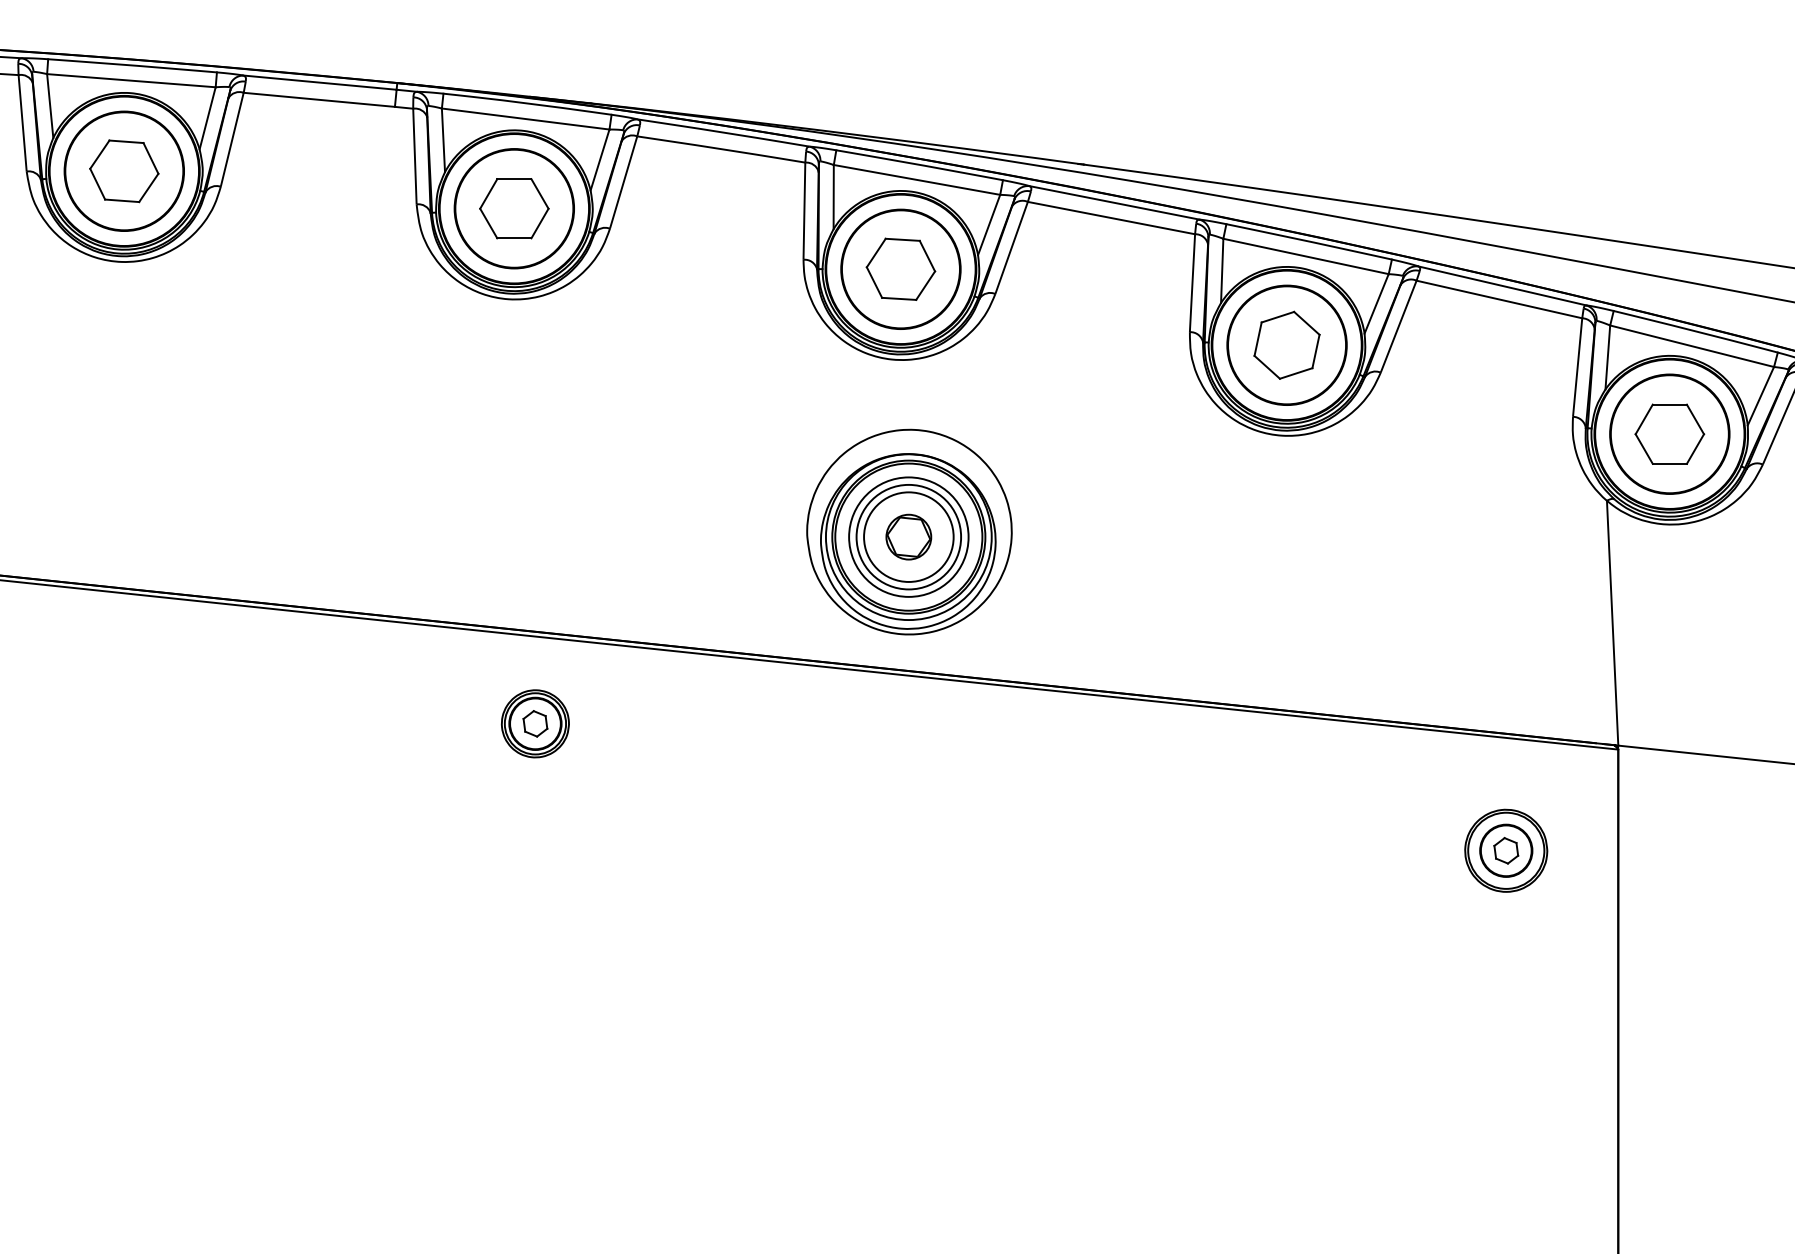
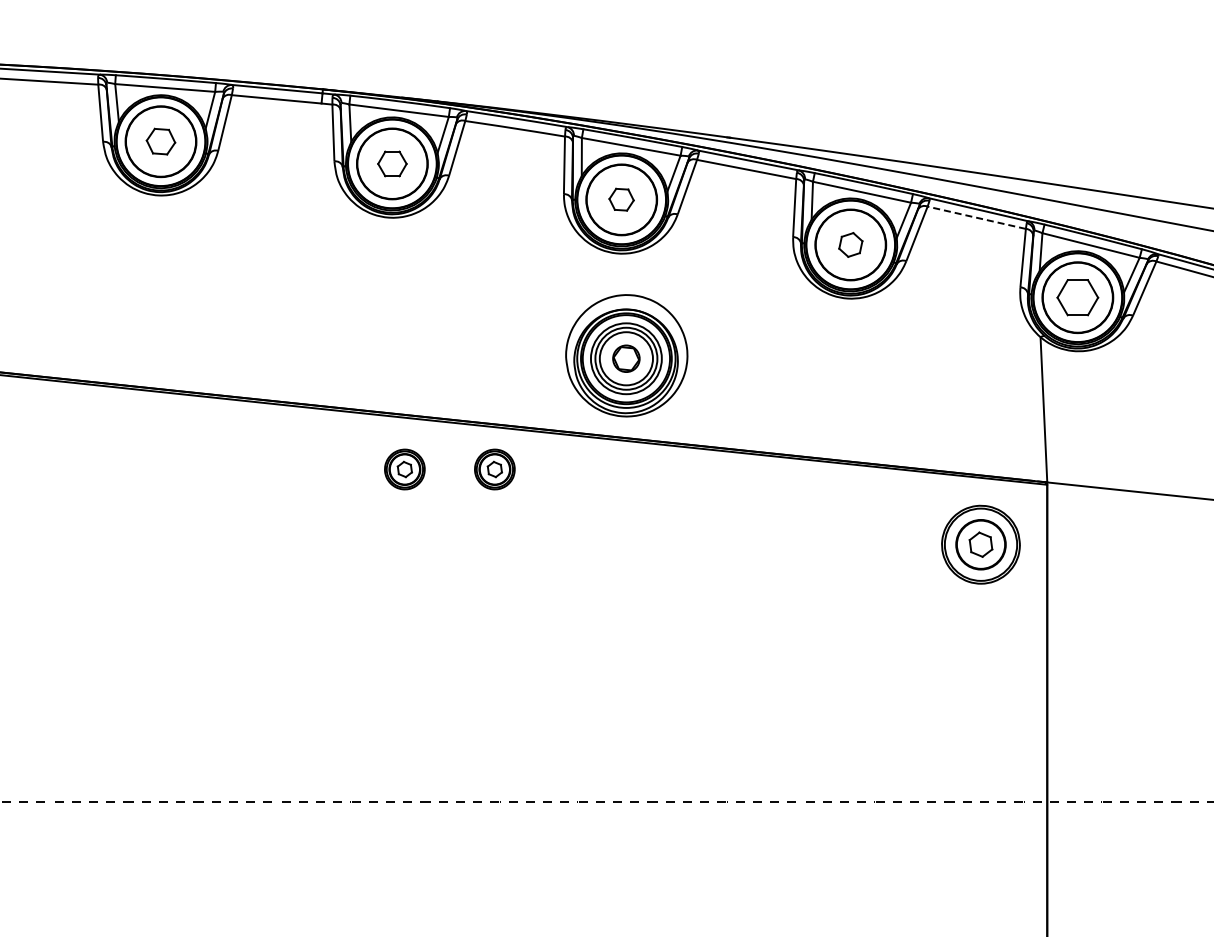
part: (123, 170) -> (160, 141), size x0.7
part: (514, 207) -> (392, 163), size x0.7
part: (900, 268) -> (621, 199), size x0.6
line: (1498, 299) -> (976, 217), solid -> dashed
part: (1286, 344) -> (850, 244), size x0.6
part: (686, 723) -> (494, 469), added
part: (1505, 850) -> (980, 544), size x1.6

